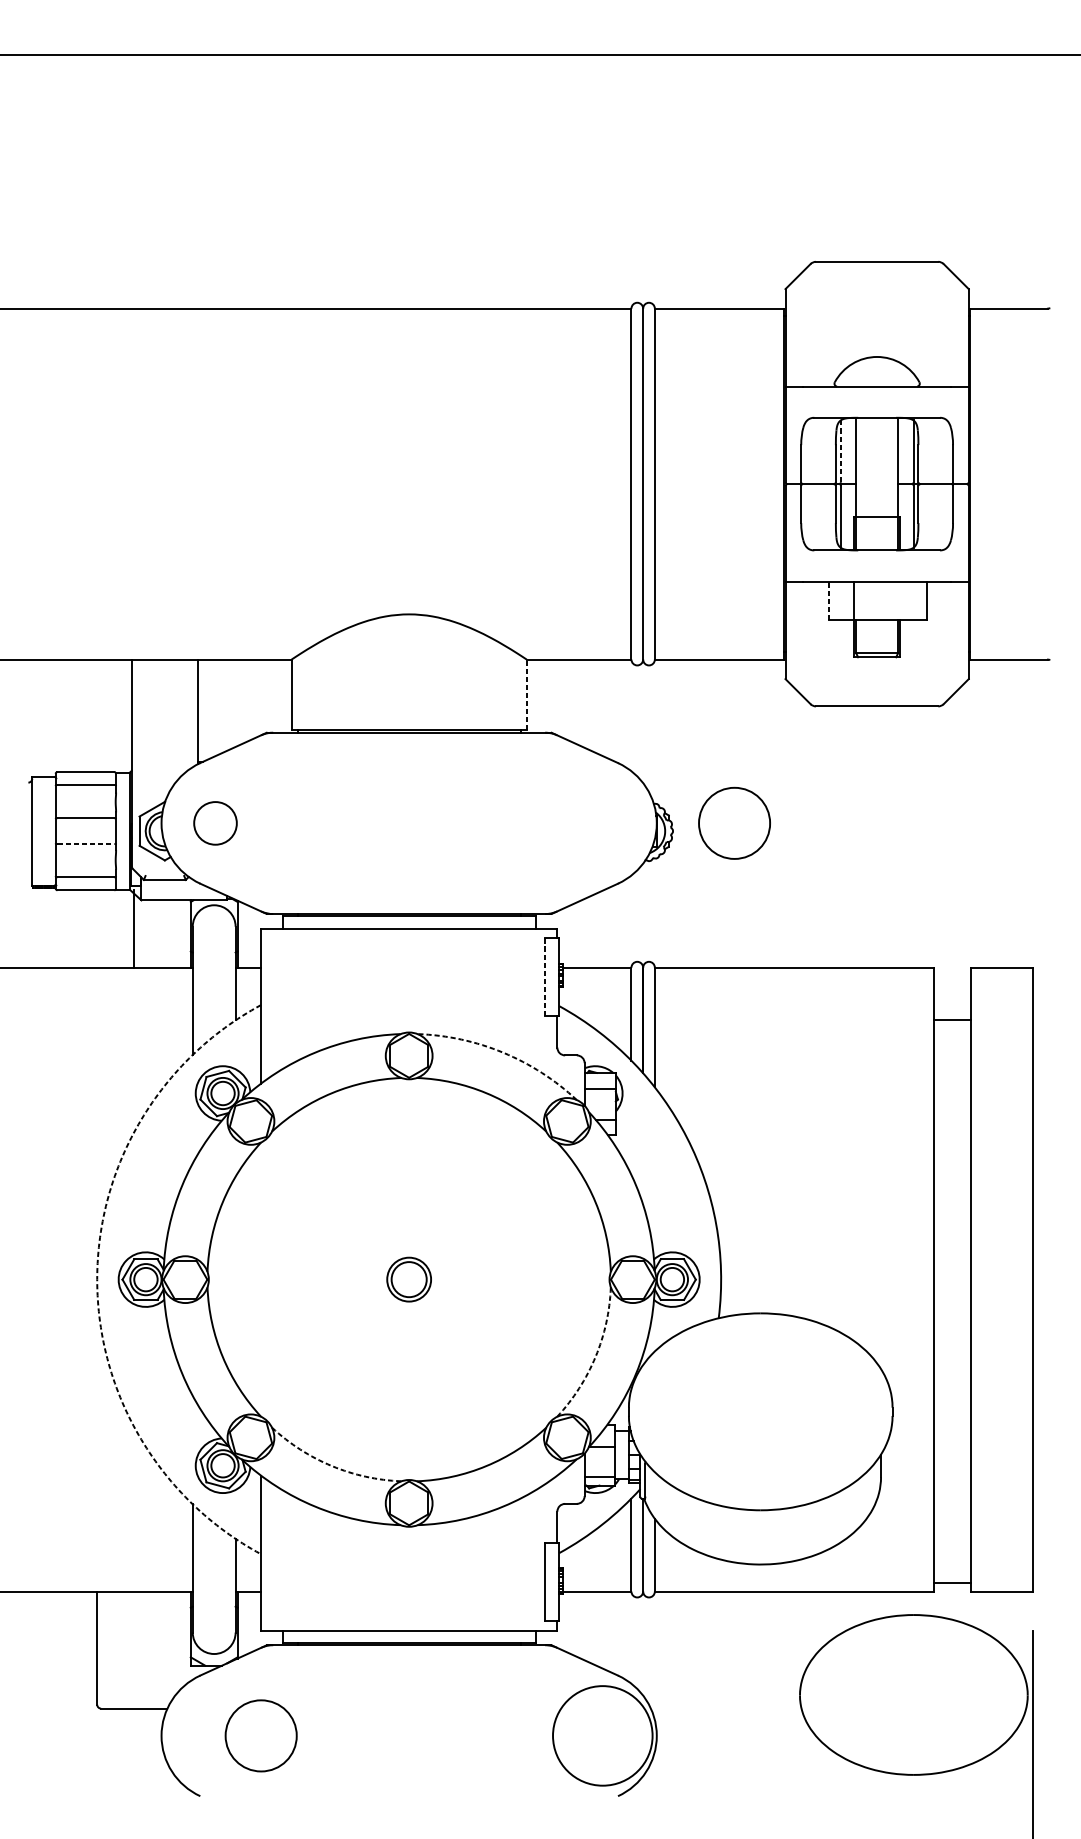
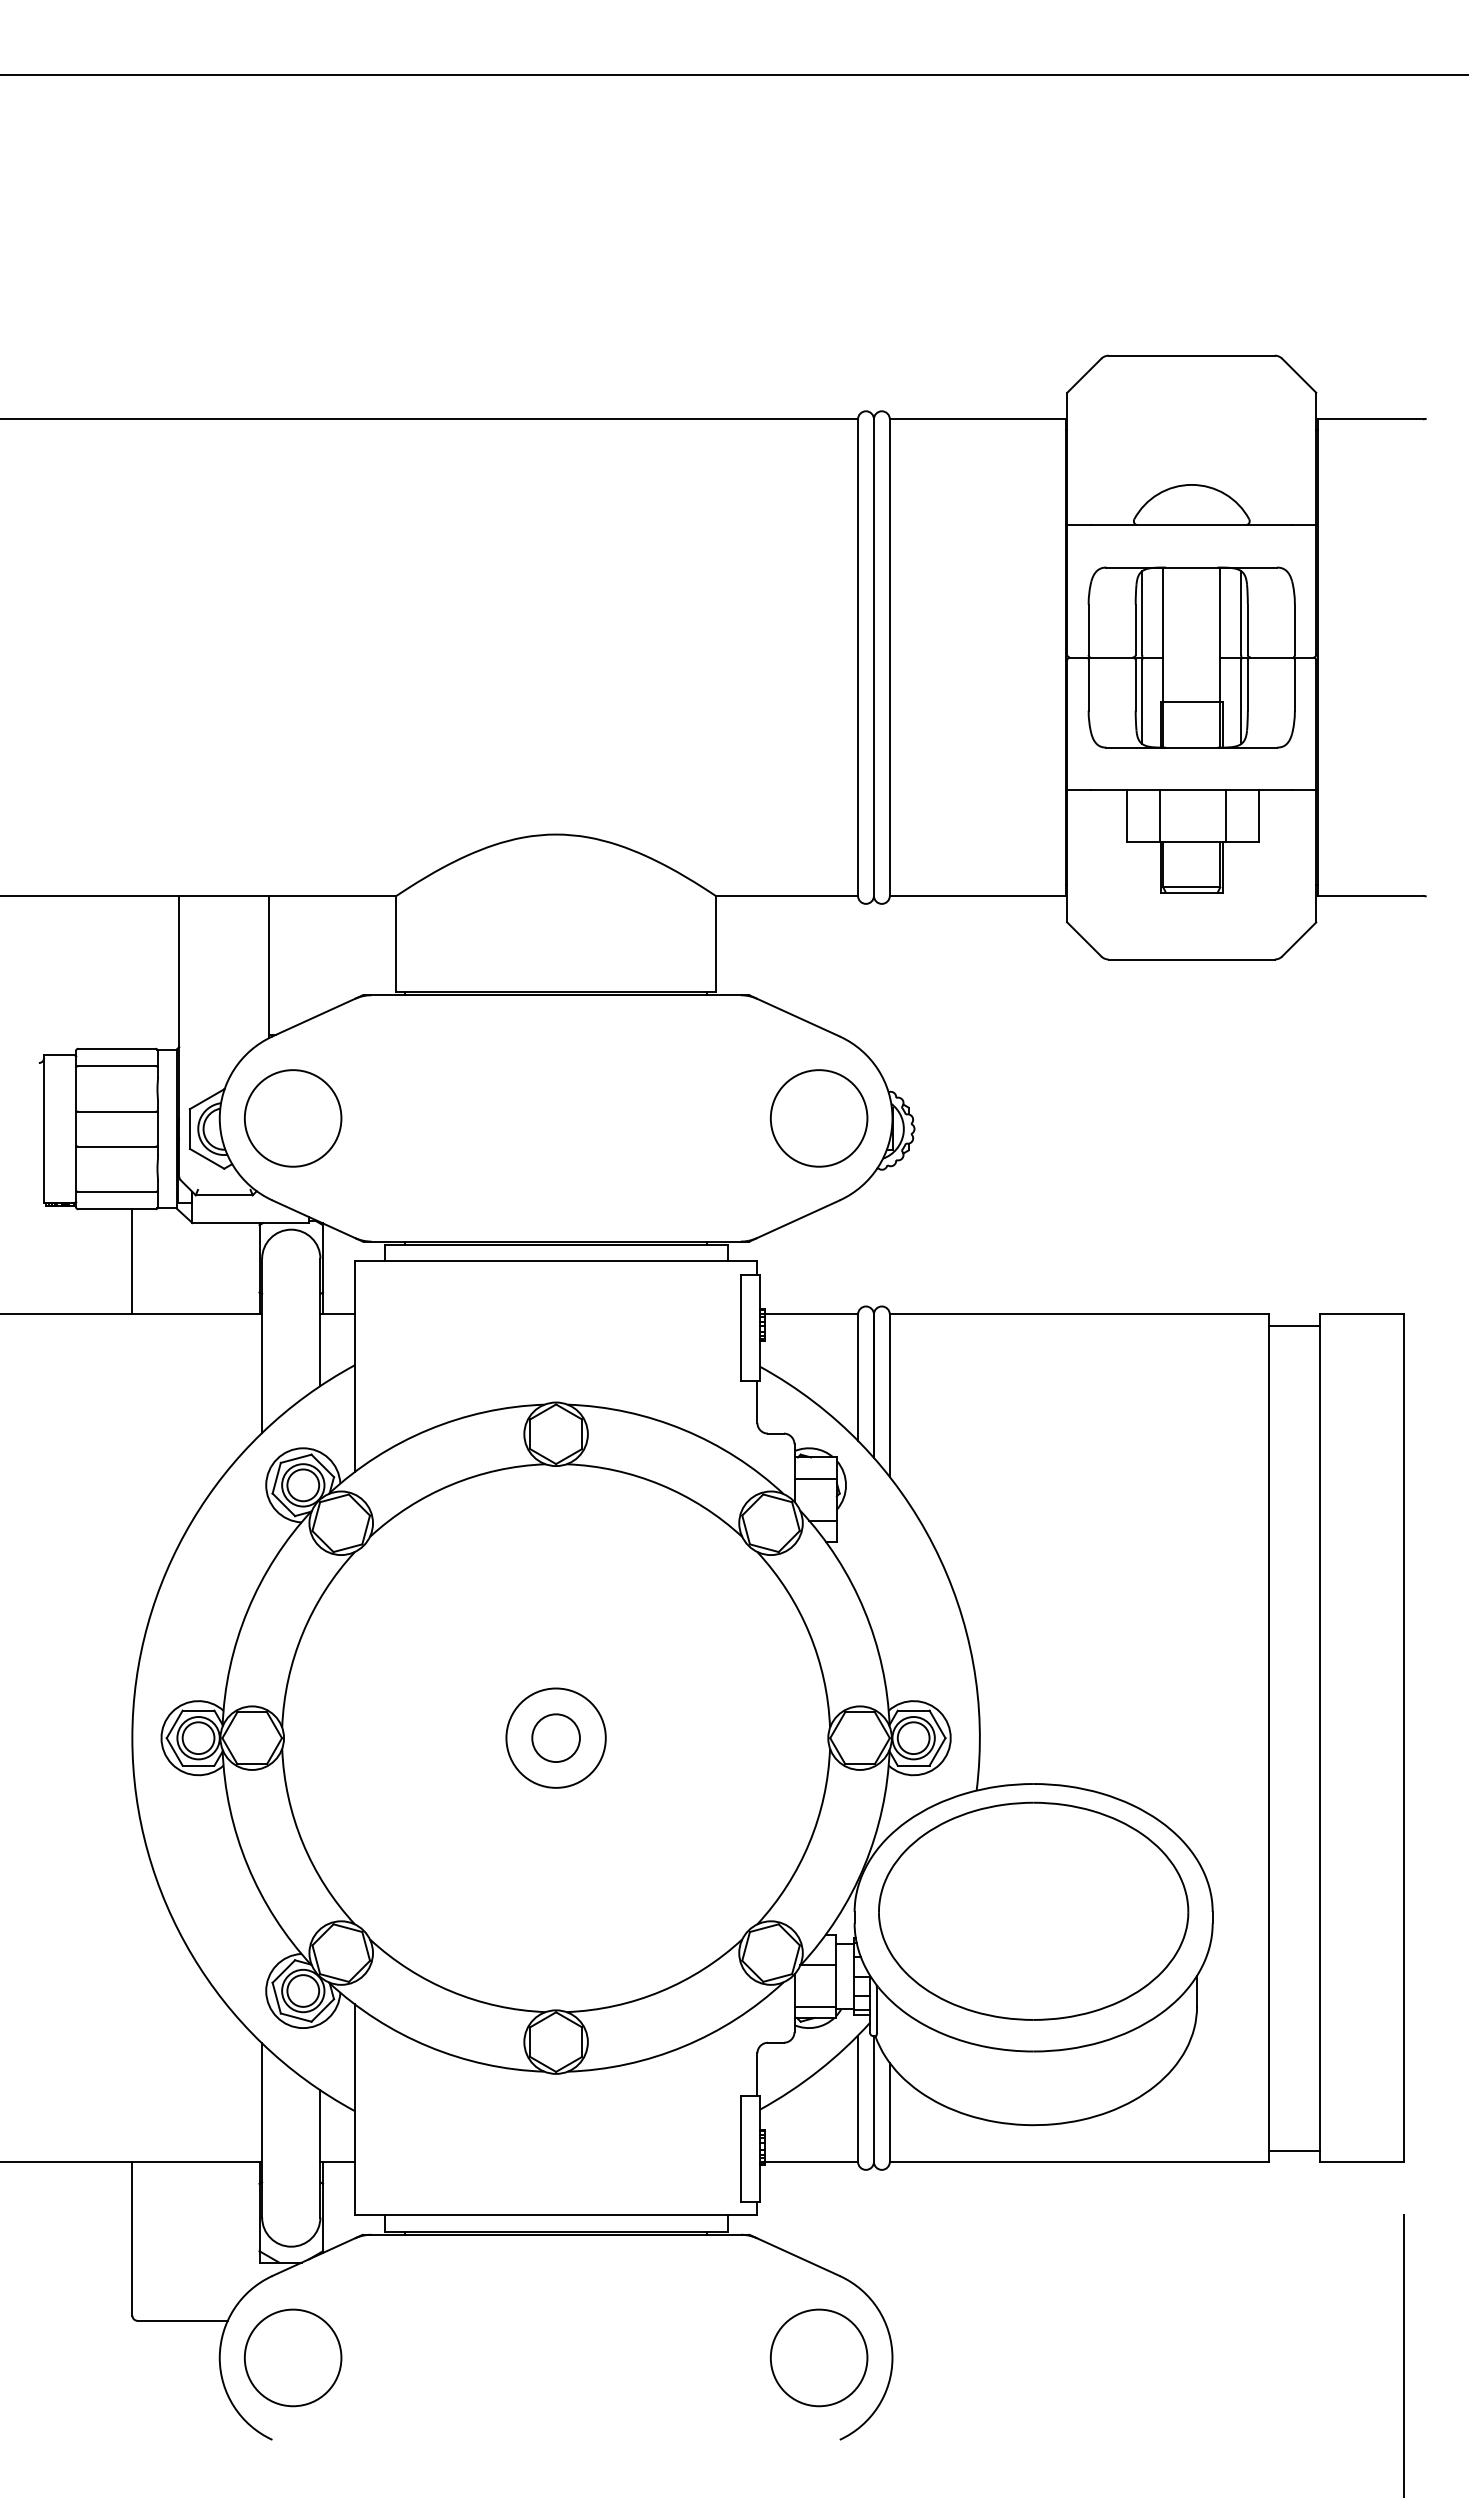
line: (840, 451) -> (1142, 613), dashed -> solid
line: (829, 600) -> (1126, 815), dashed -> solid
line: (902, 601) -> (1226, 816), added
line: (526, 694) -> (715, 943), dashed -> solid
circle: (215, 823) -> (292, 1118), size x1.67
circle: (734, 823) -> (818, 1118), moved
line: (86, 844) -> (117, 1146), dashed -> solid
line: (134, 928) -> (132, 1261), moved
line: (545, 977) -> (741, 1327), dashed -> solid
line: (952, 1019) -> (1294, 1325), moved
arc: (502, 1052) -> (683, 1429), dashed -> solid
arc: (97, 1279) -> (132, 1738), dashed -> solid
circle: (408, 1279) -> (555, 1737), size x1.67
arc: (595, 1357) -> (809, 1843), dashed -> solid
arc: (332, 1466) -> (451, 1991), dashed -> solid
part: (913, 1694) -> (1033, 1910), moved
circle: (260, 1735) -> (292, 2357), moved
circle: (602, 1735) -> (818, 2357), size x0.71

